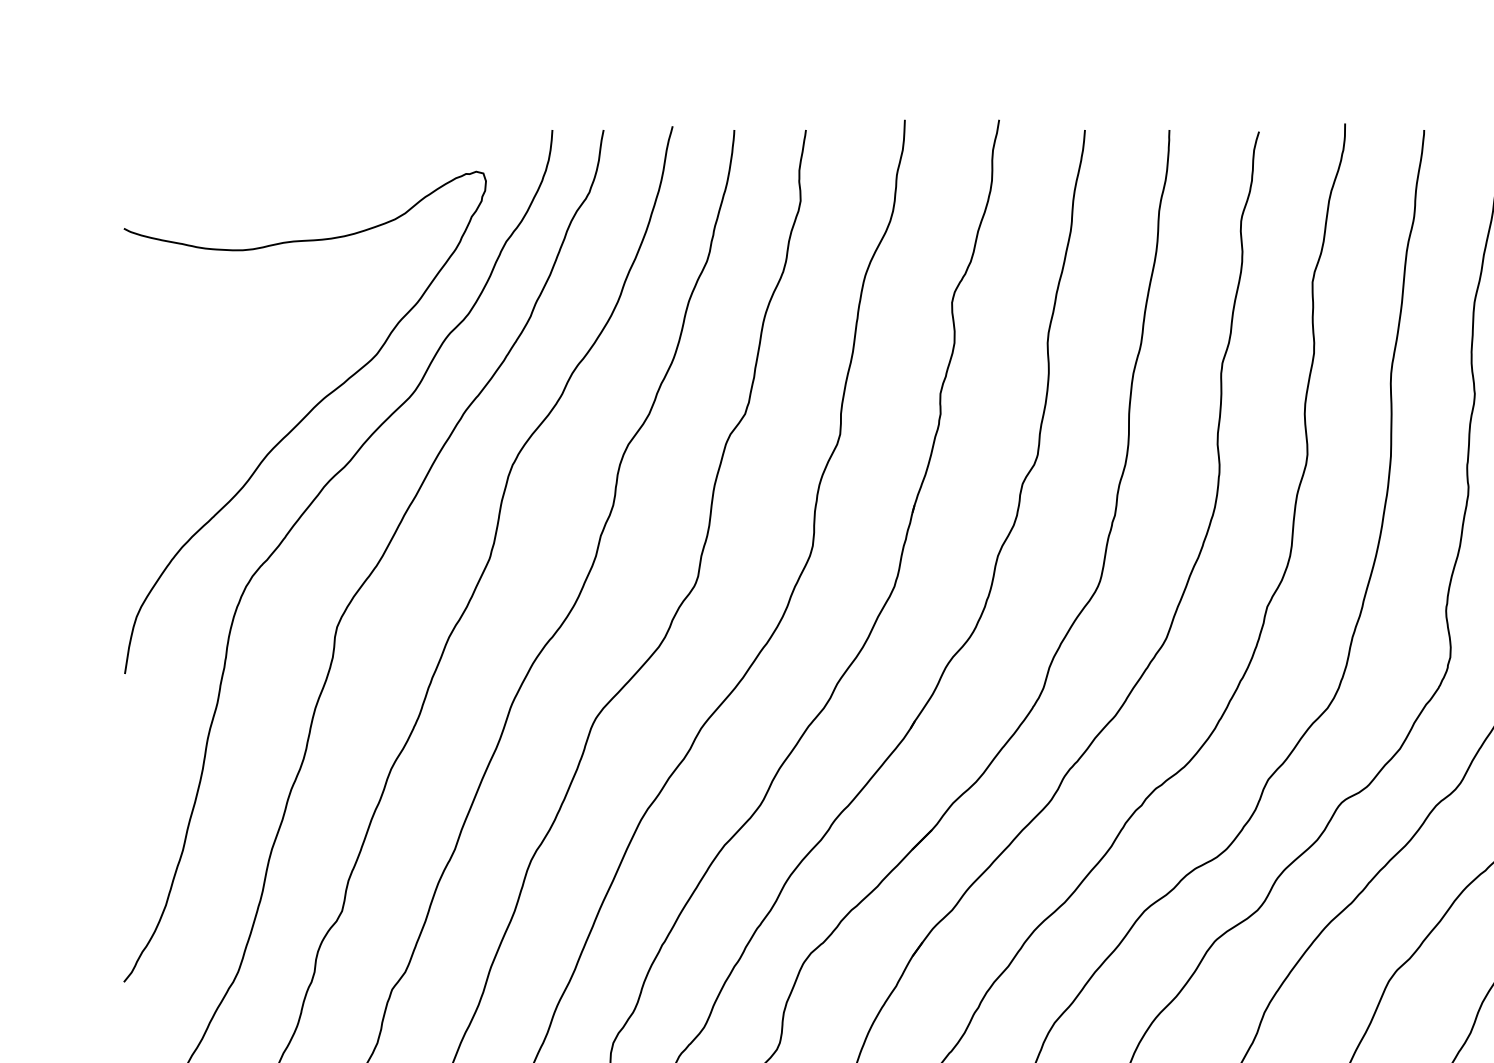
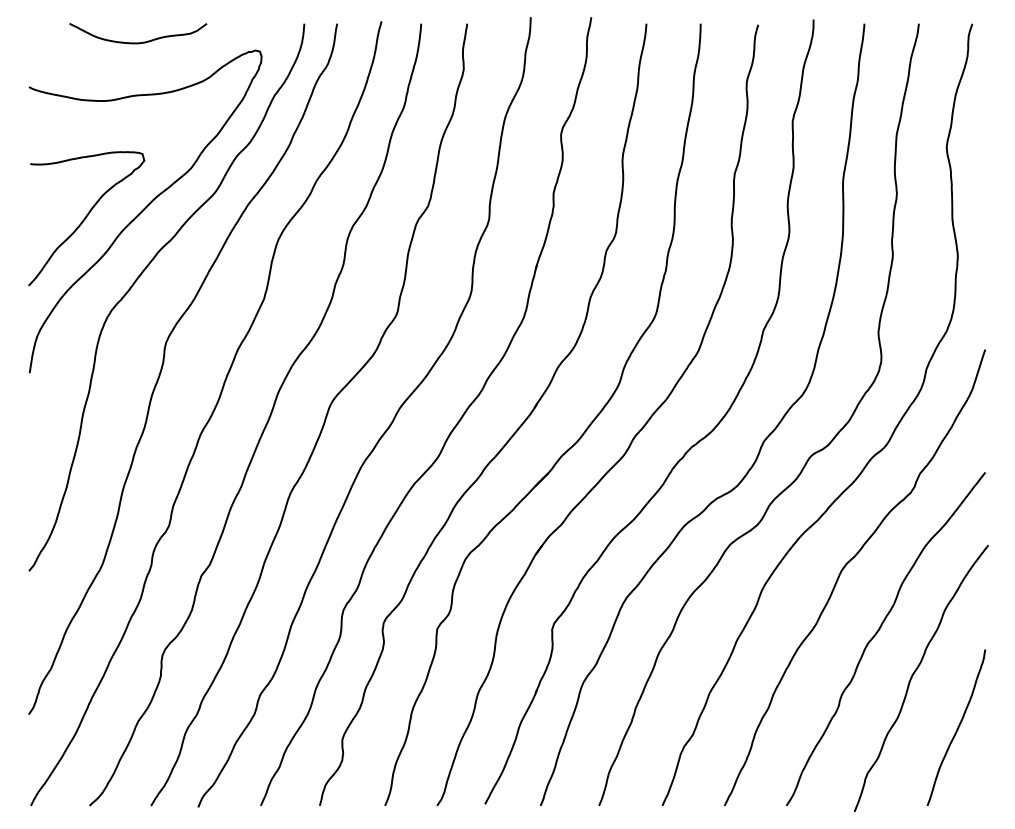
curve: (294, 159) -> (138, 42), added
curve: (213, 433) -> (86, 218), added

